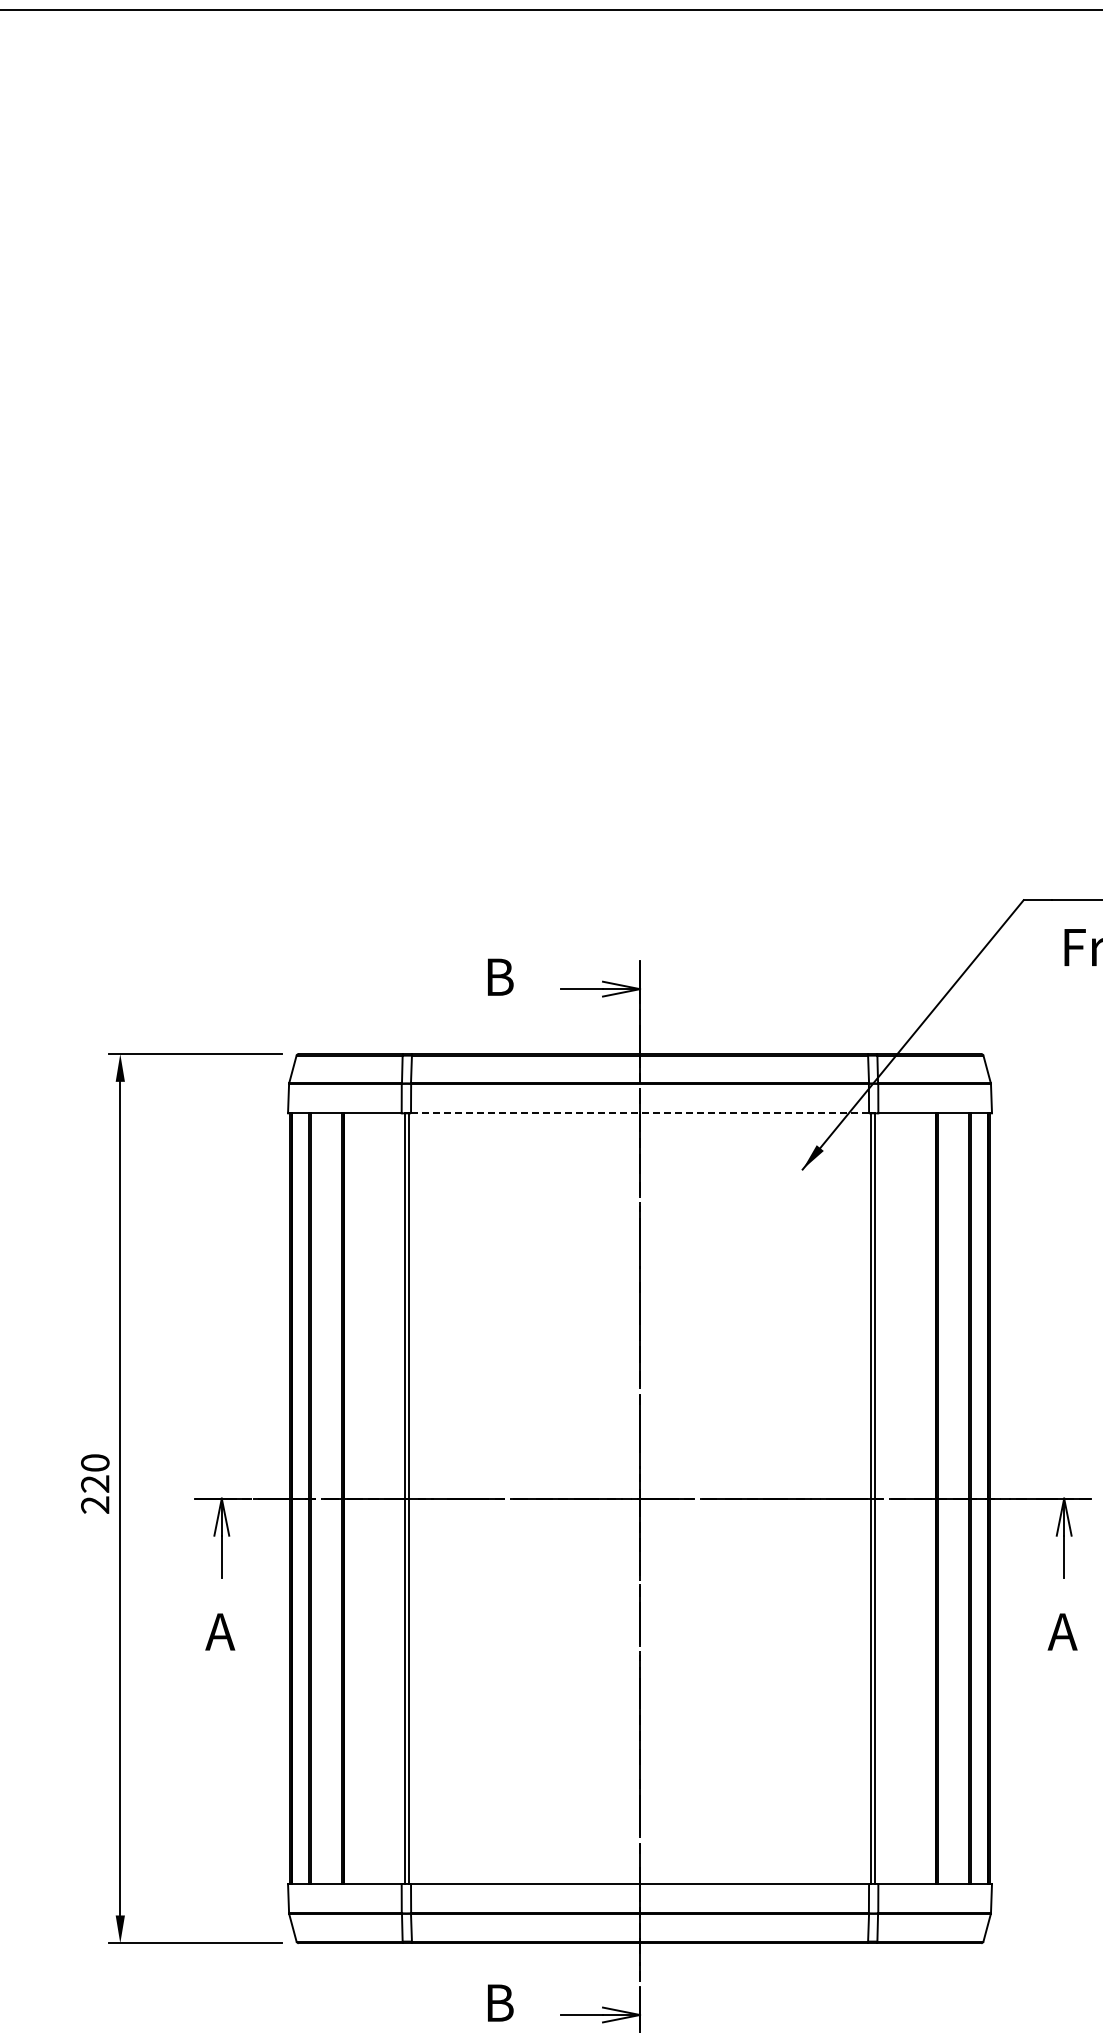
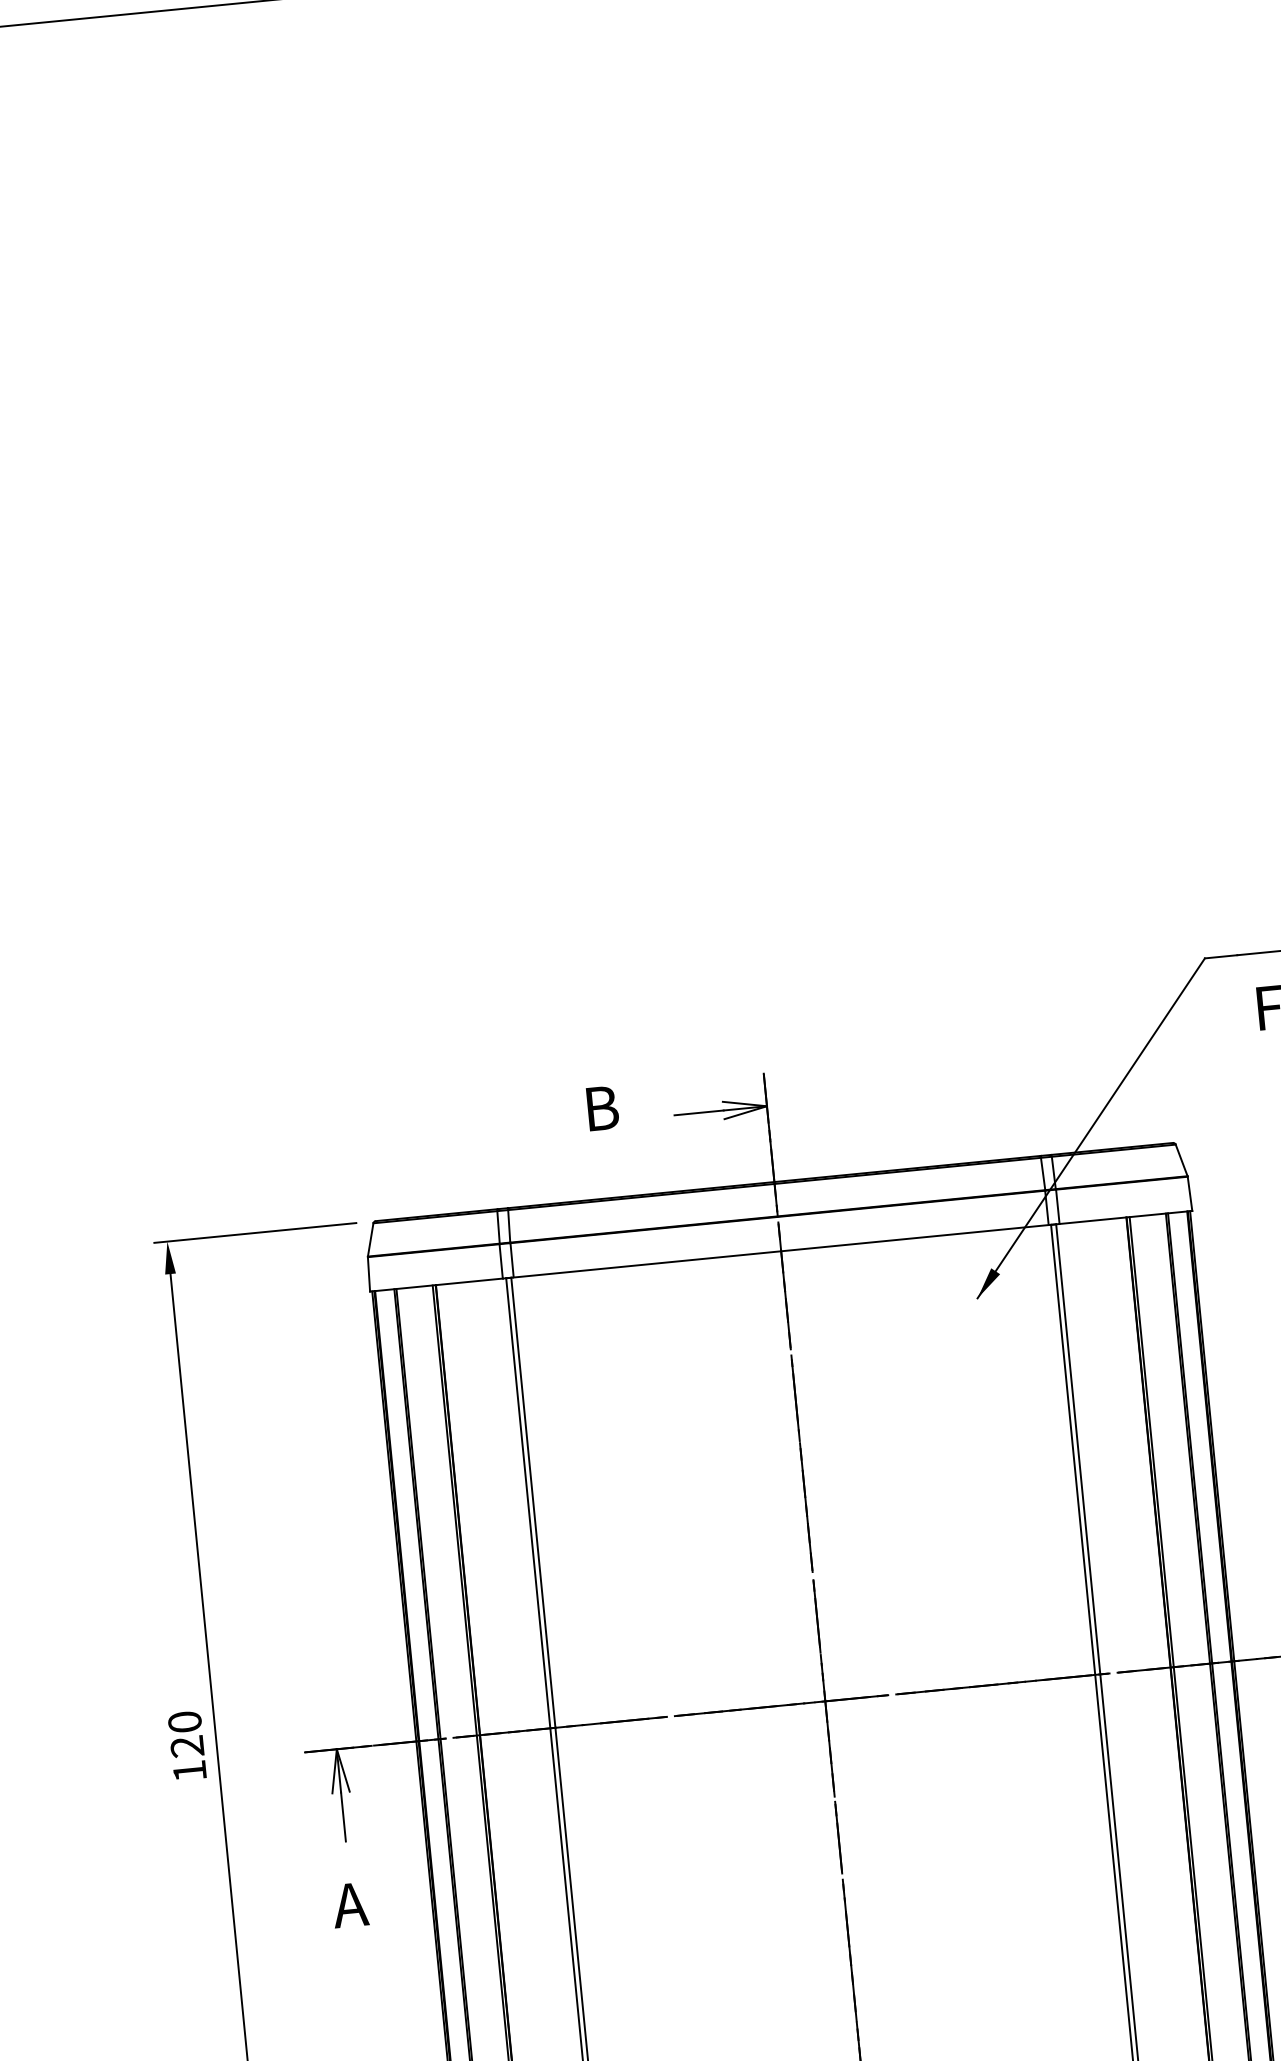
line: (640, 1113) -> (781, 1251), dashed -> solid
text: (95, 1504) -> (189, 1770), 220 -> 120

